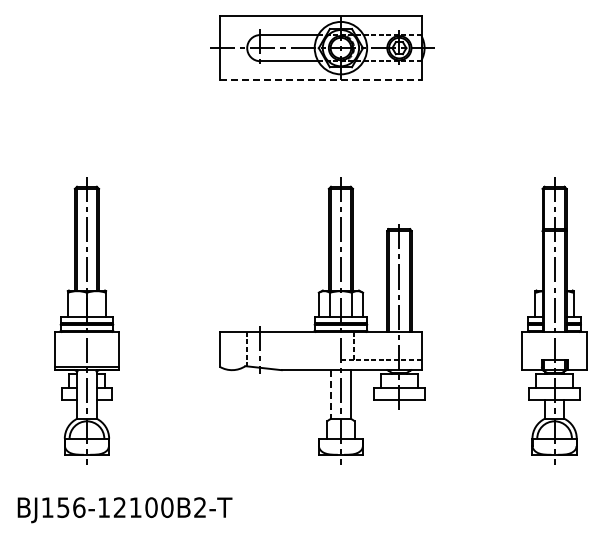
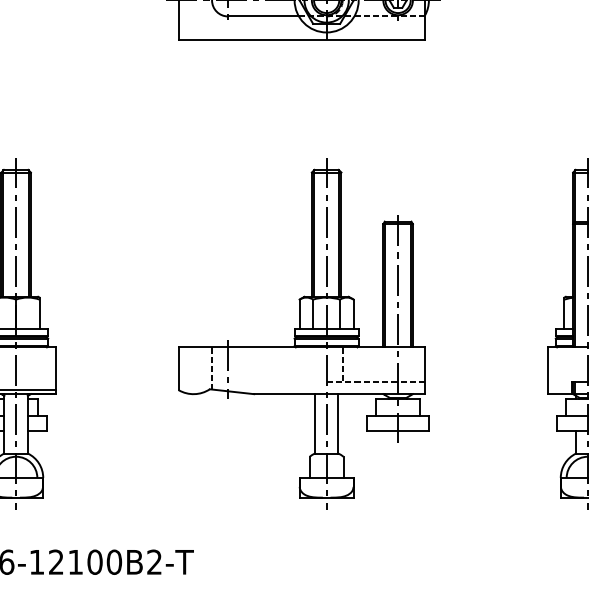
line: (320, 80) -> (301, 39), dashed -> solid
line: (331, 394) -> (315, 423), dashed -> solid

